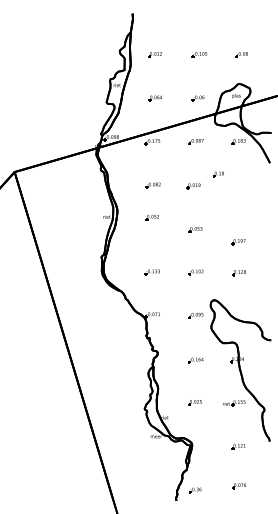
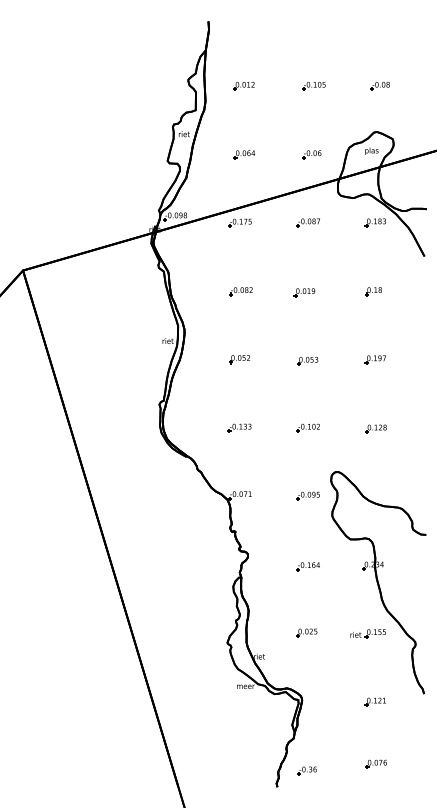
part: (218, 174) -> (373, 291), moved
part: (151, 217) -> (238, 359), moved
part: (238, 242) -> (374, 360), moved

